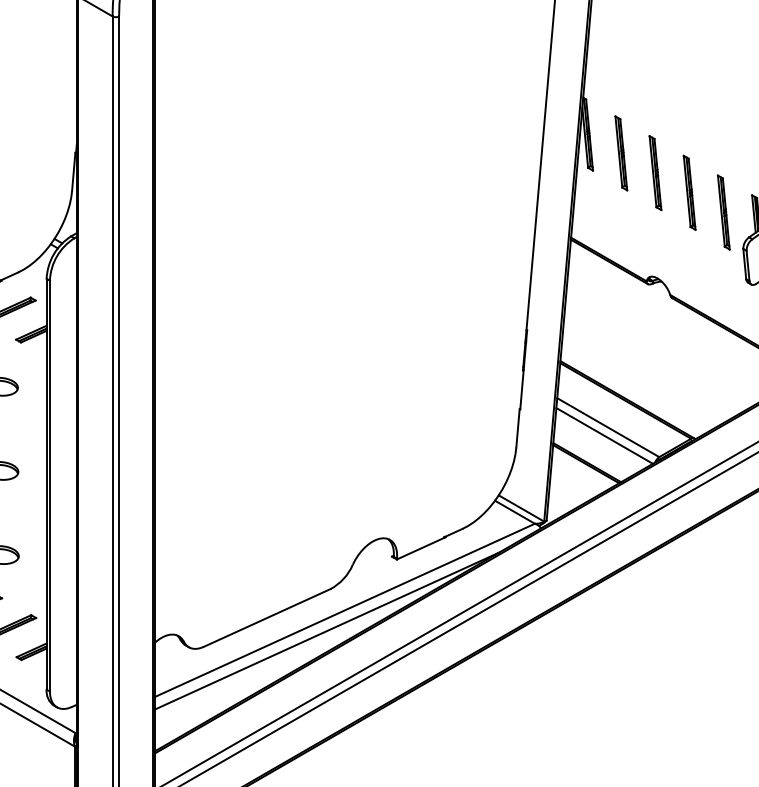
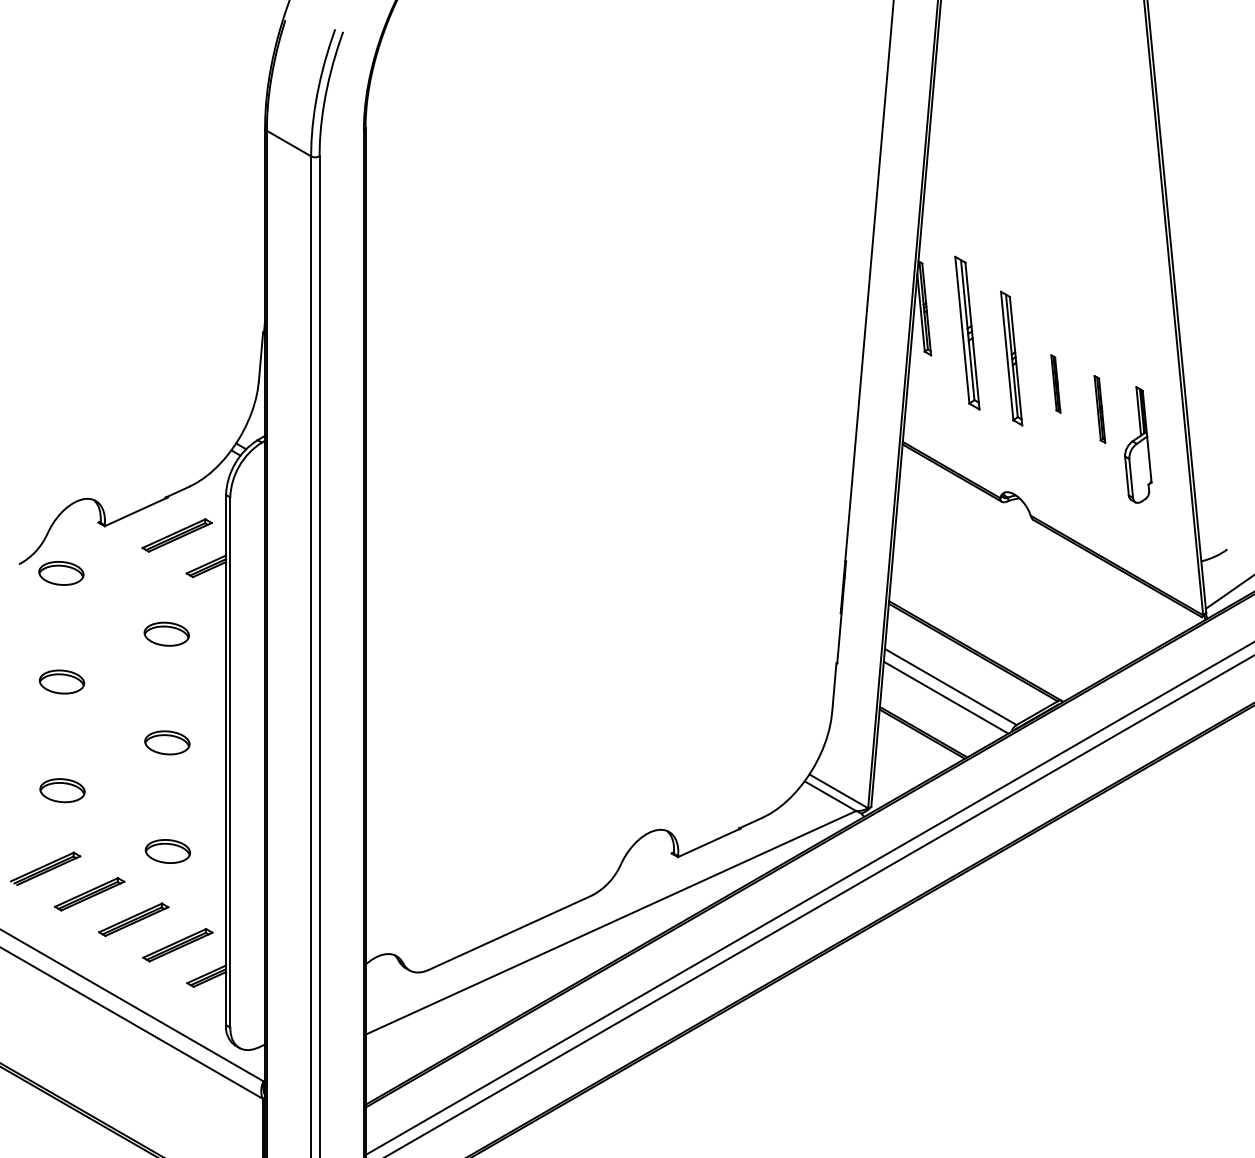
part: (621, 152) -> (967, 332), size x1.6
part: (655, 173) -> (1011, 358), size x1.4
part: (689, 192) -> (1055, 383), size x0.6
part: (723, 212) -> (1099, 409), size x0.7
line: (326, 631) -> (587, 949), removed

